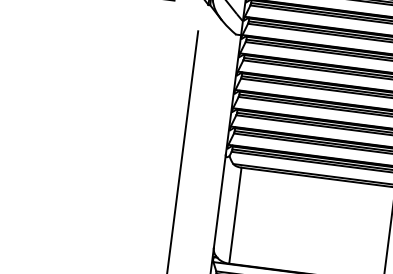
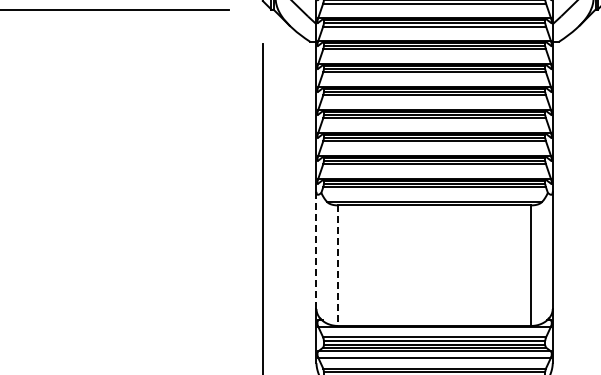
line: (219, 201) -> (316, 250), solid -> dashed
line: (234, 216) -> (337, 266), solid -> dashed

